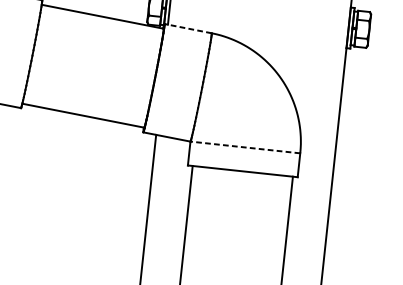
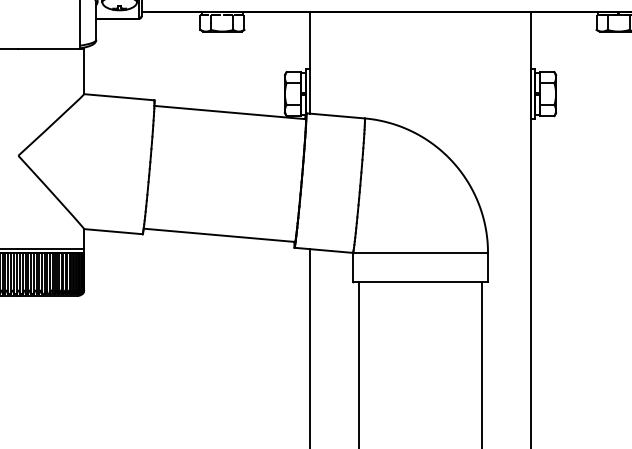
line: (188, 28) -> (335, 115), dashed -> solid
line: (245, 147) -> (420, 252), dashed -> solid

